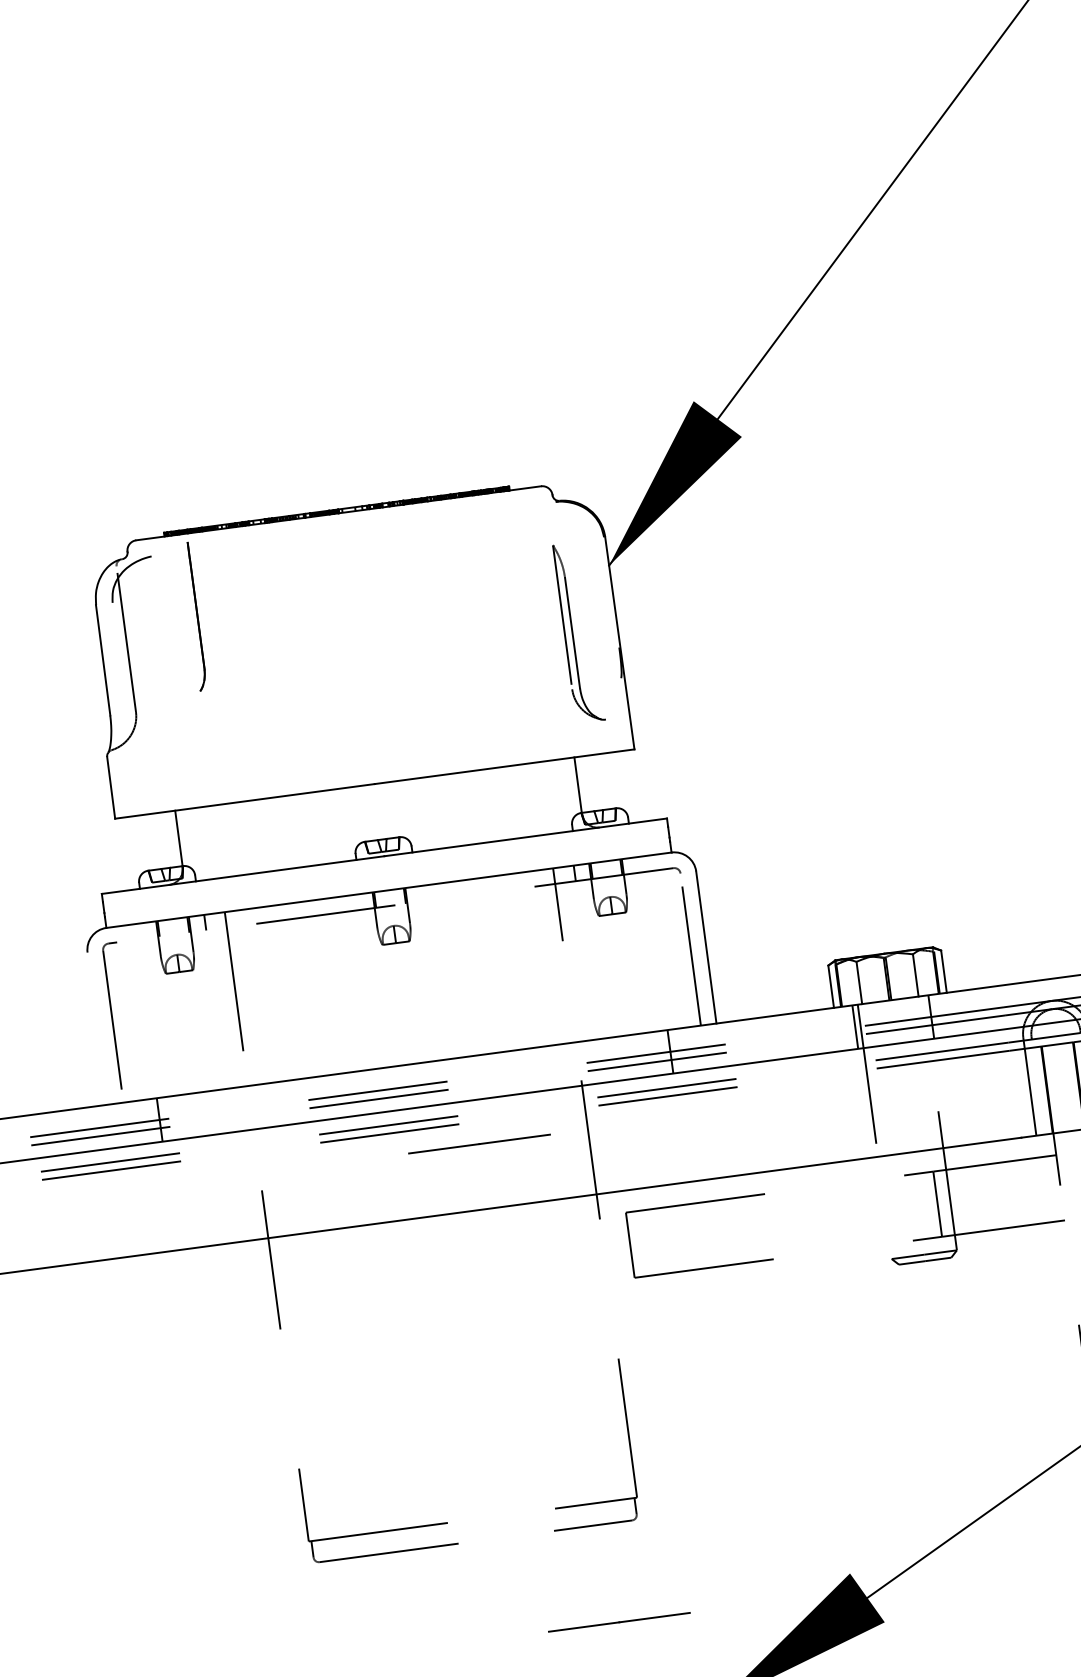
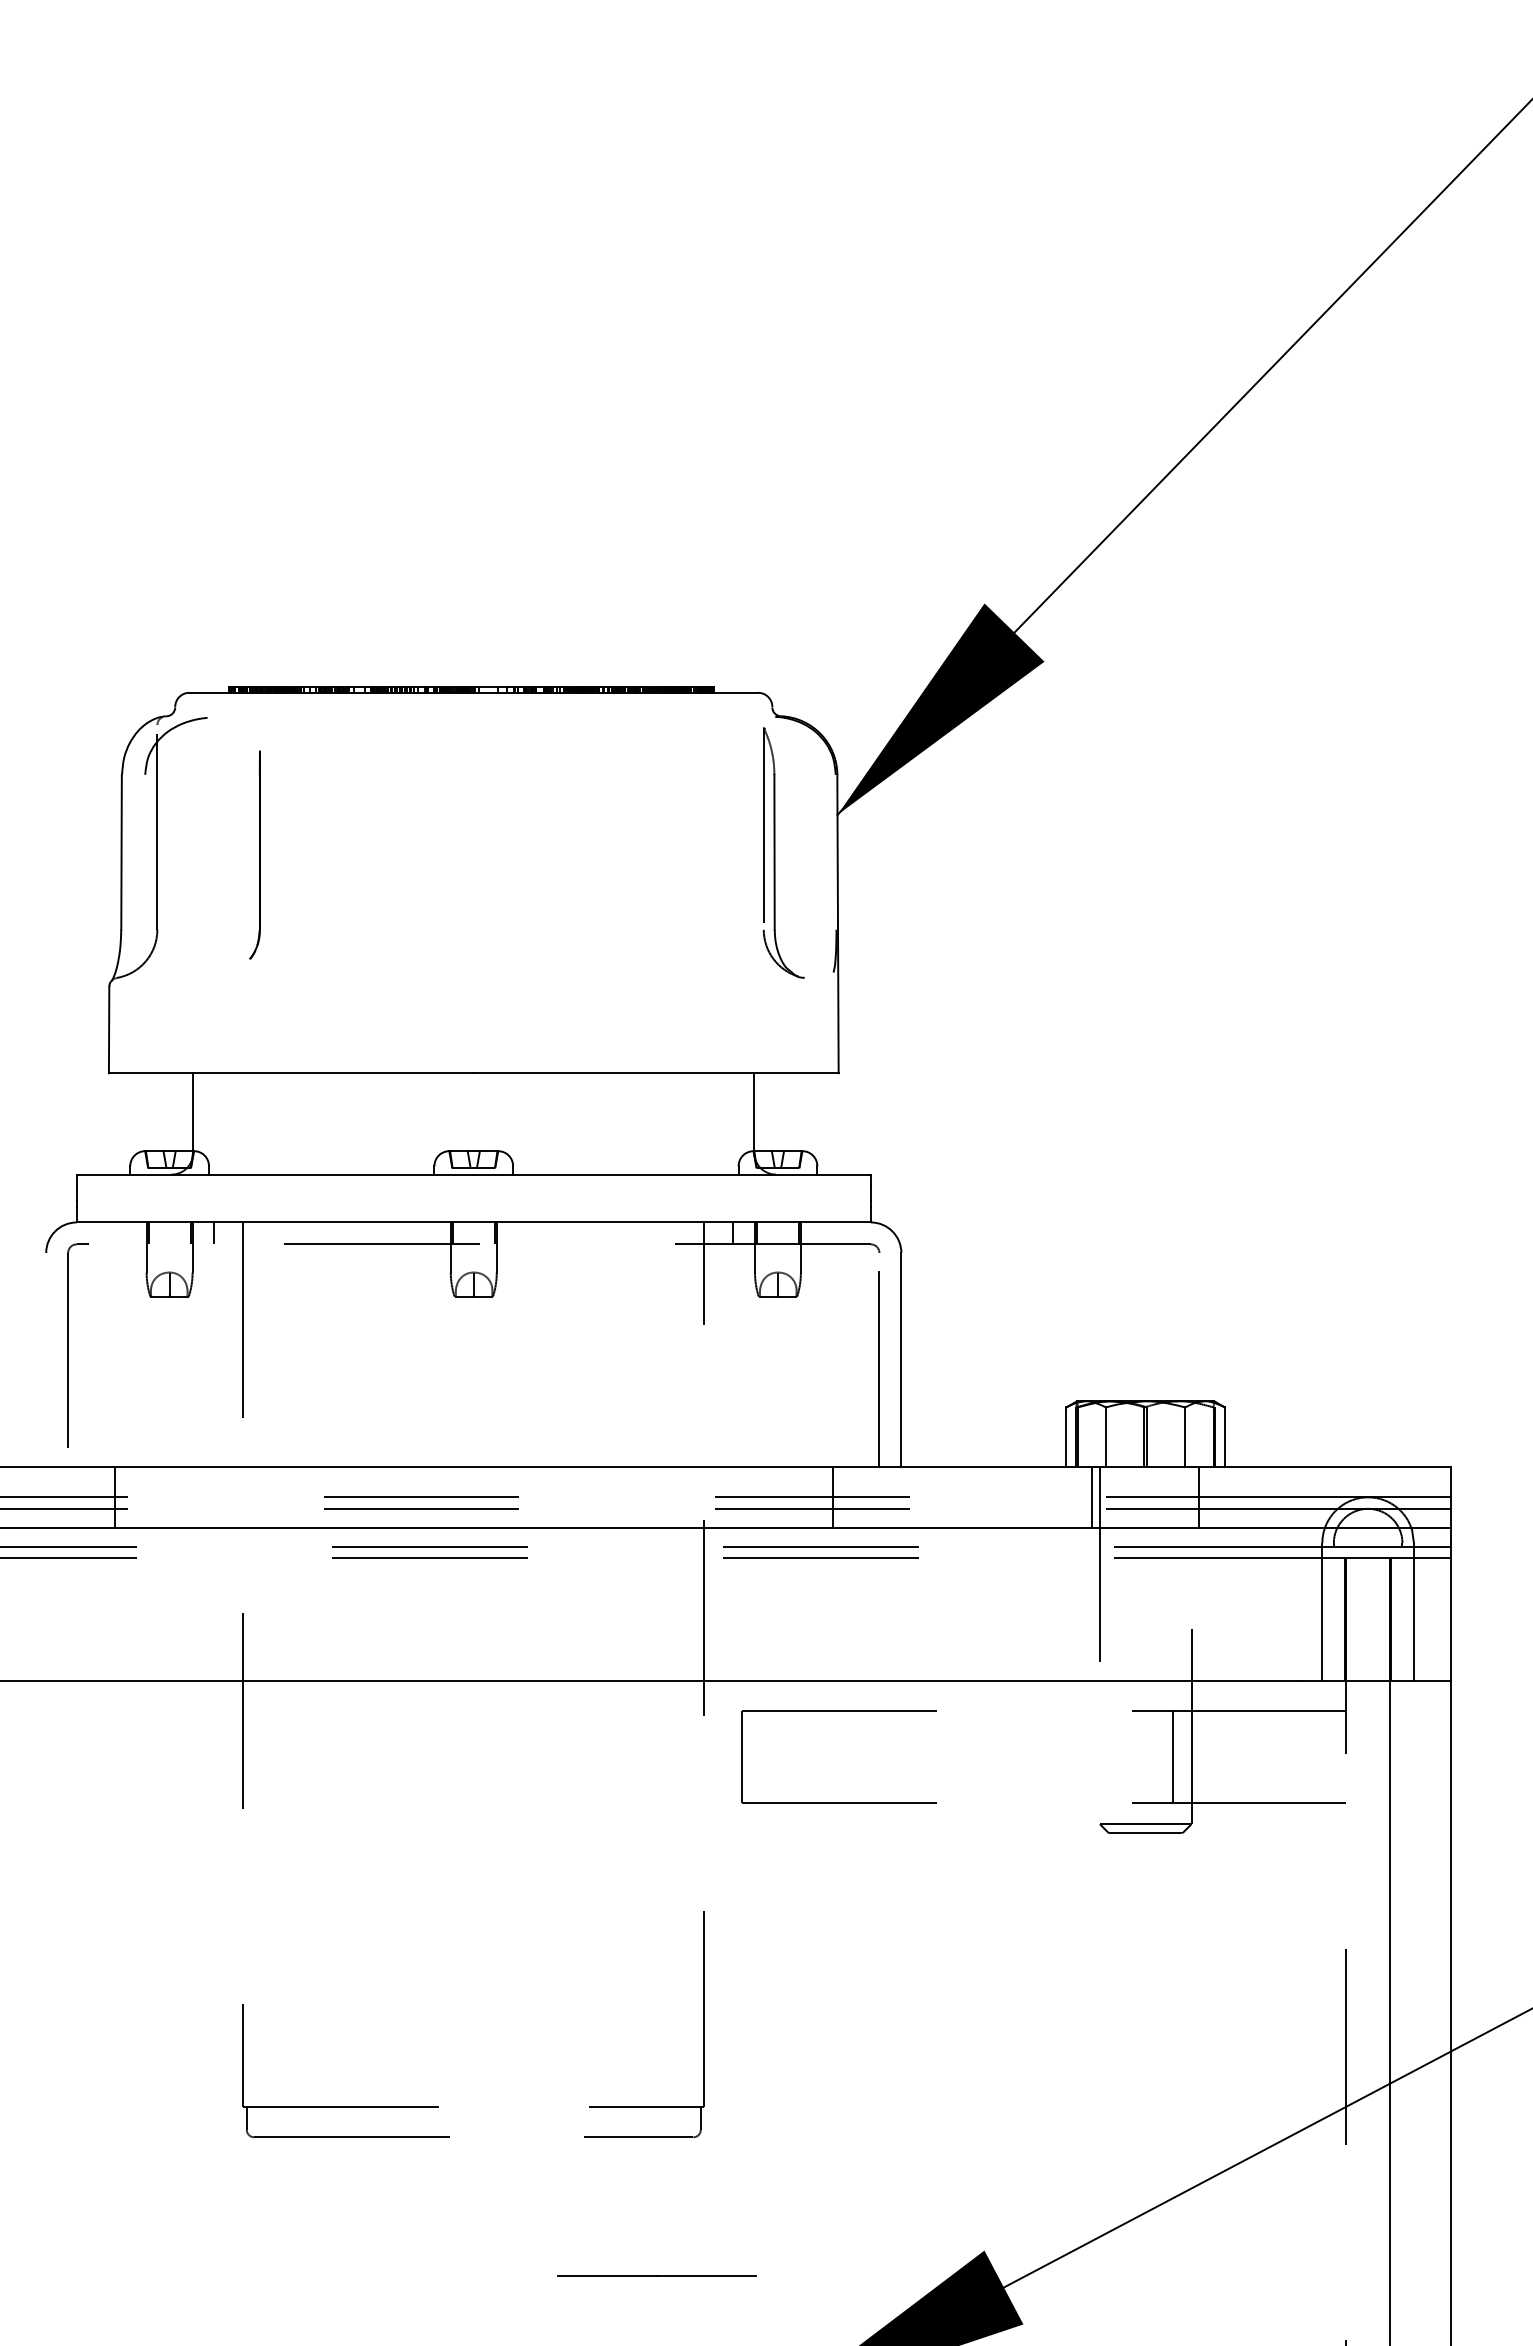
part: (193, 616) -> (254, 854), moved
part: (573, 633) -> (775, 852), moved
line: (479, 1144) -> (551, 1589), removed

